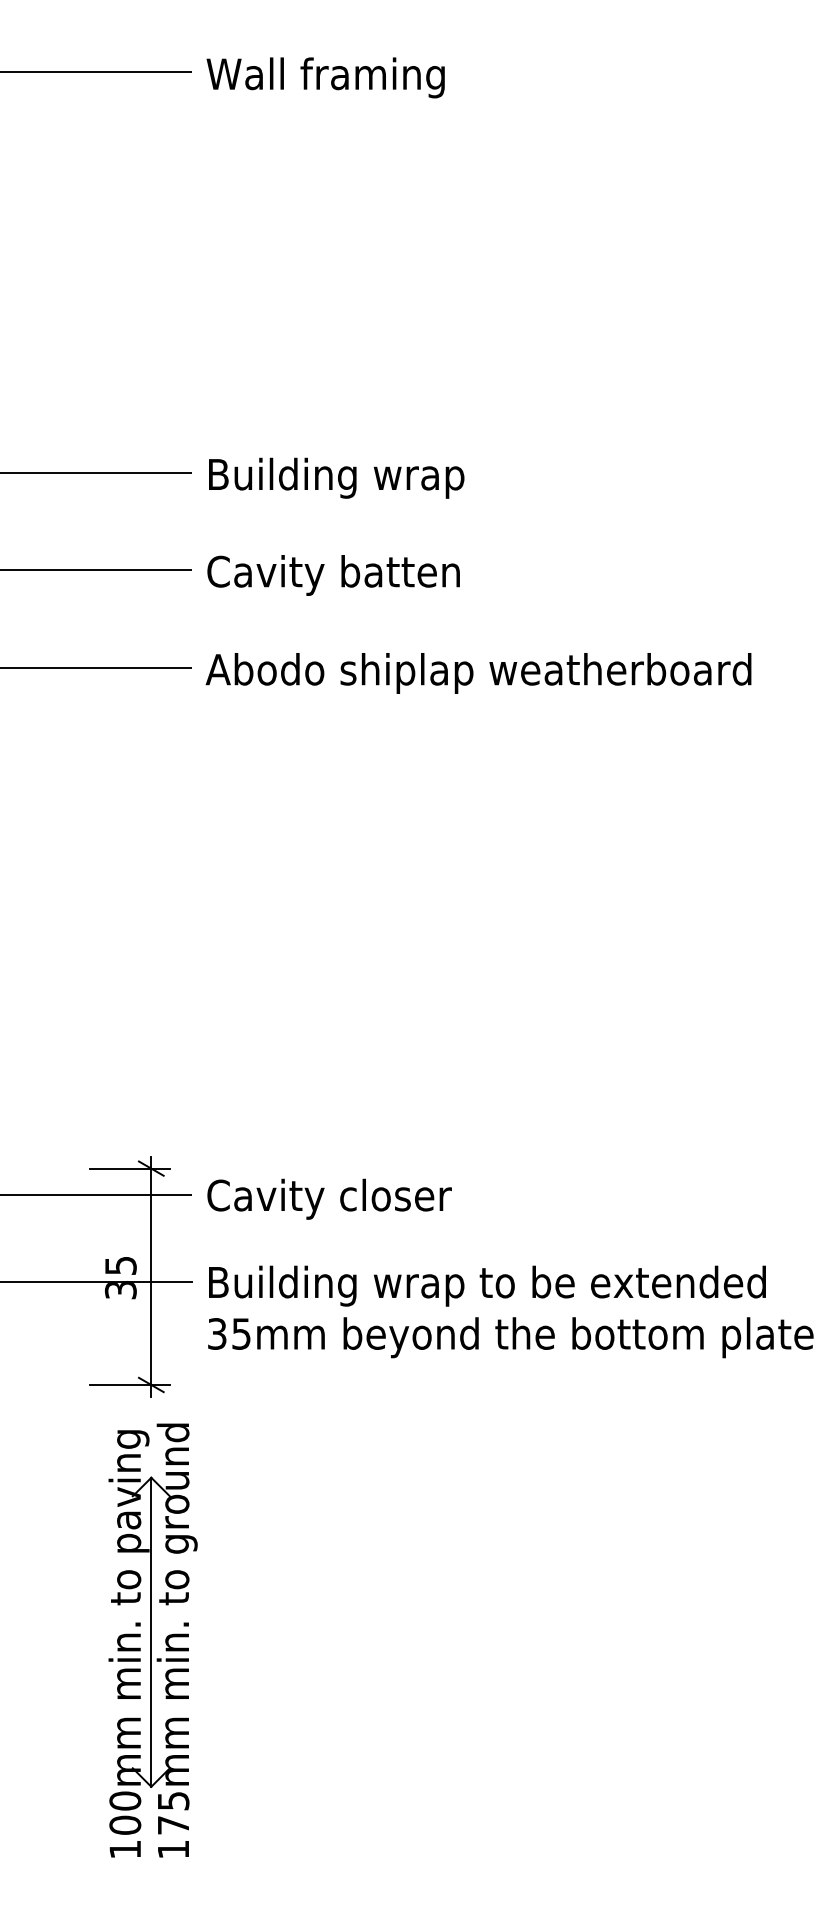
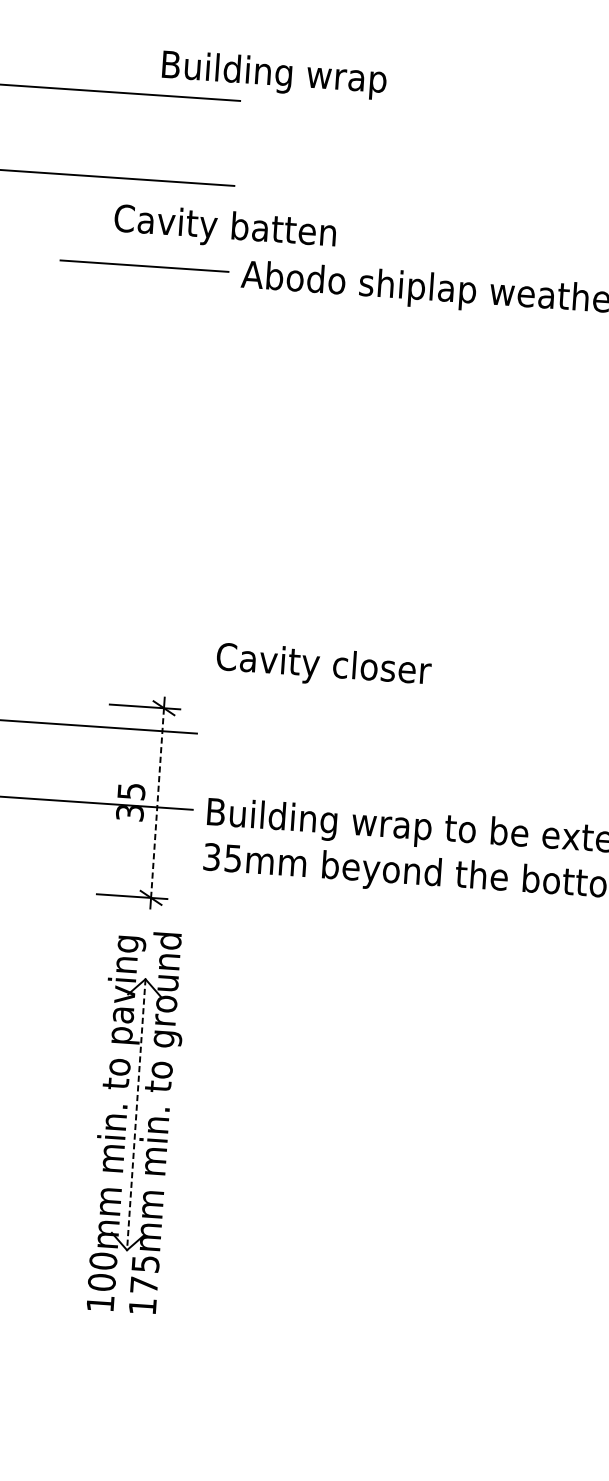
text: (336, 477) -> (274, 74), moved
text: (333, 575) -> (225, 228), moved
text: (329, 1198) -> (323, 666), moved
line: (151, 1276) -> (157, 802), solid -> dashed
line: (151, 1632) -> (136, 1114), solid -> dashed

